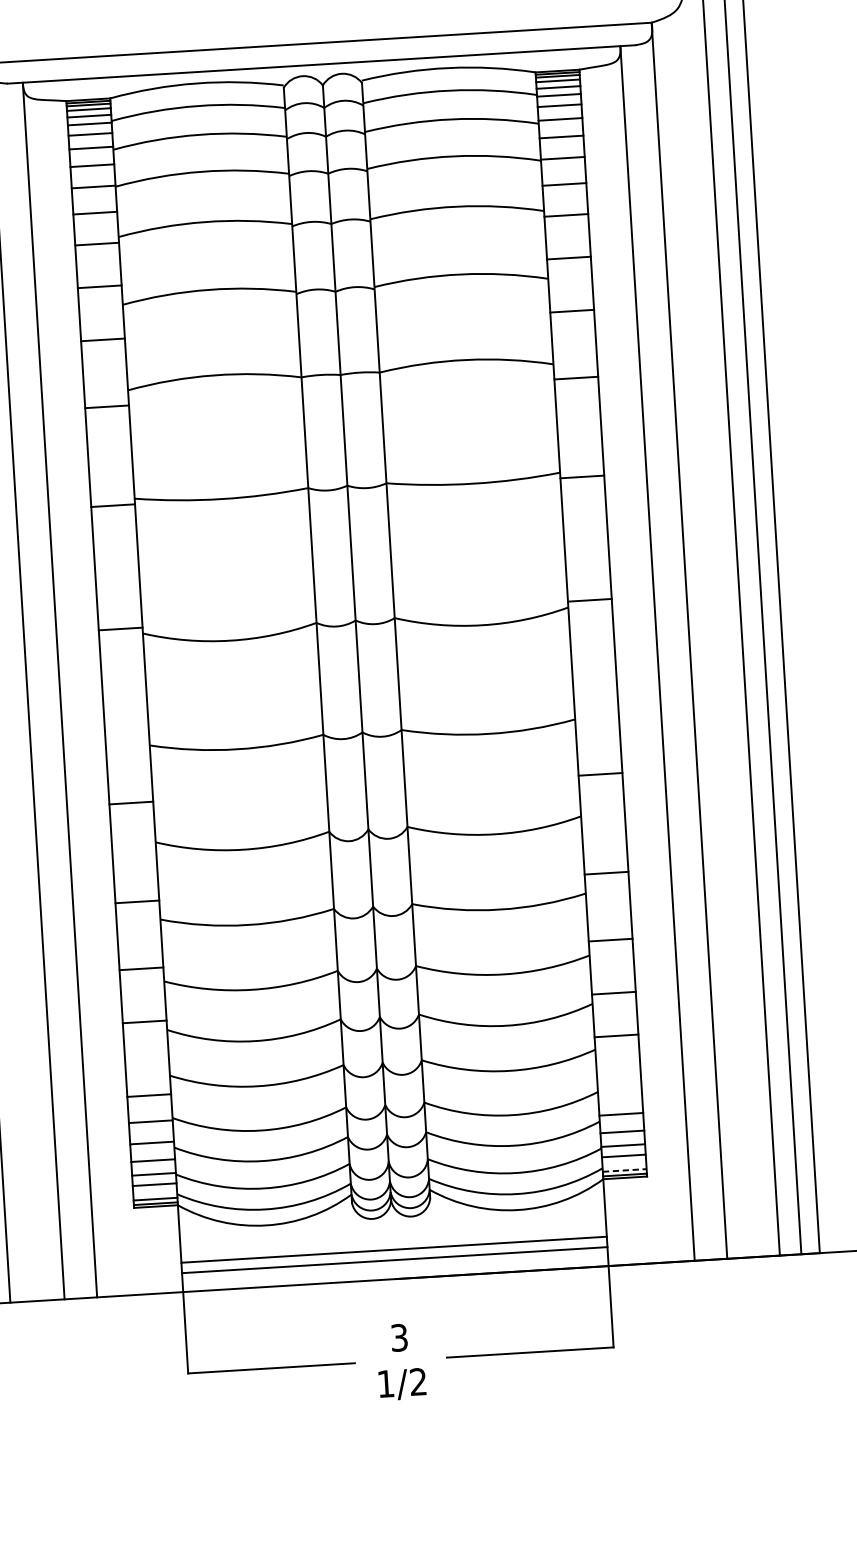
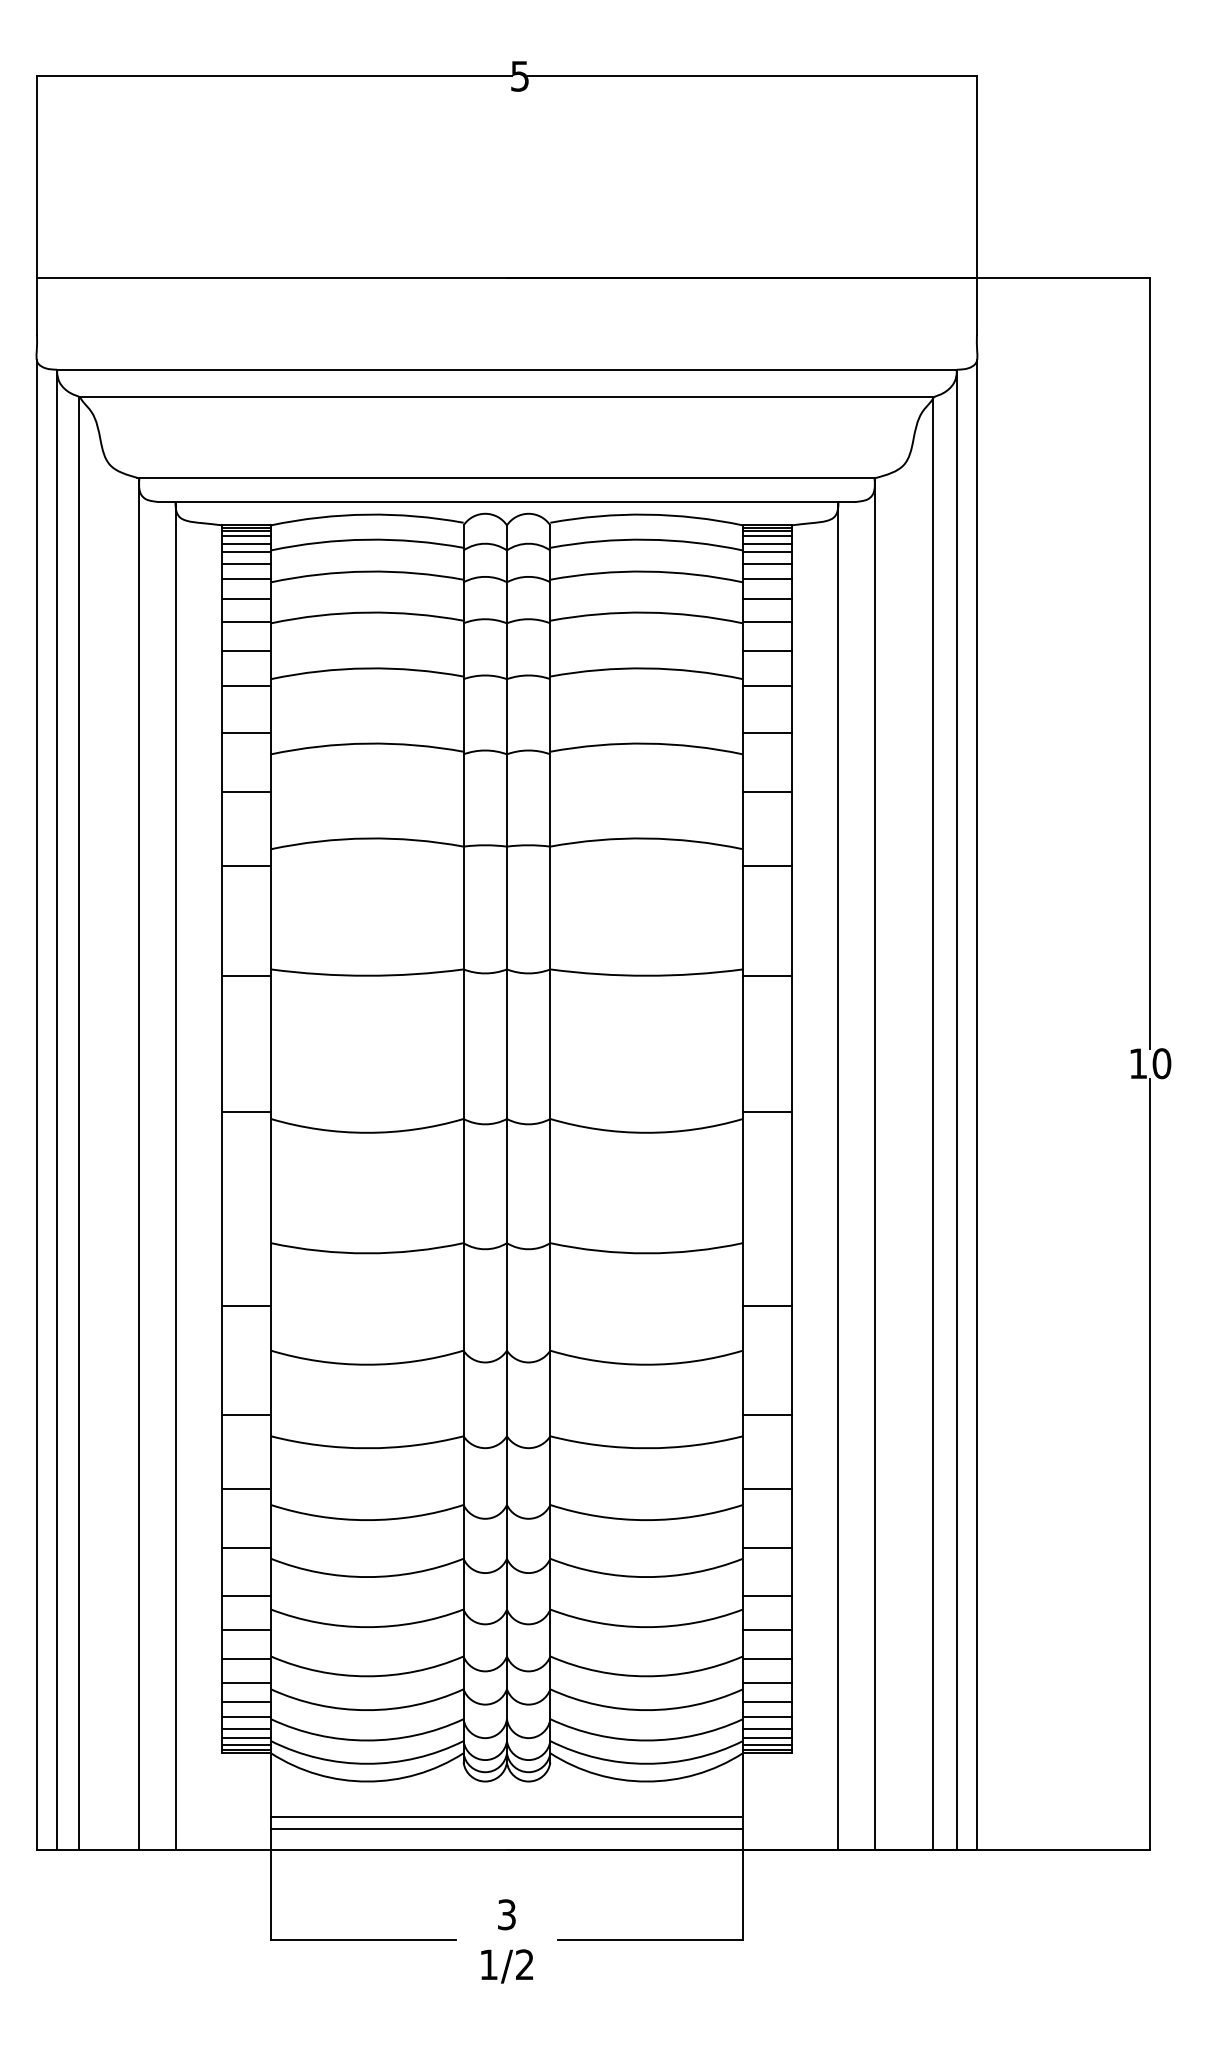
line: (147, 1064) -> (246, 1595), added
line: (617, 1067) -> (766, 1630), added
line: (619, 1093) -> (766, 1659), added
line: (623, 1163) -> (766, 1737), added
line: (624, 1169) -> (767, 1744), dashed -> solid
line: (154, 1192) -> (246, 1737), added

